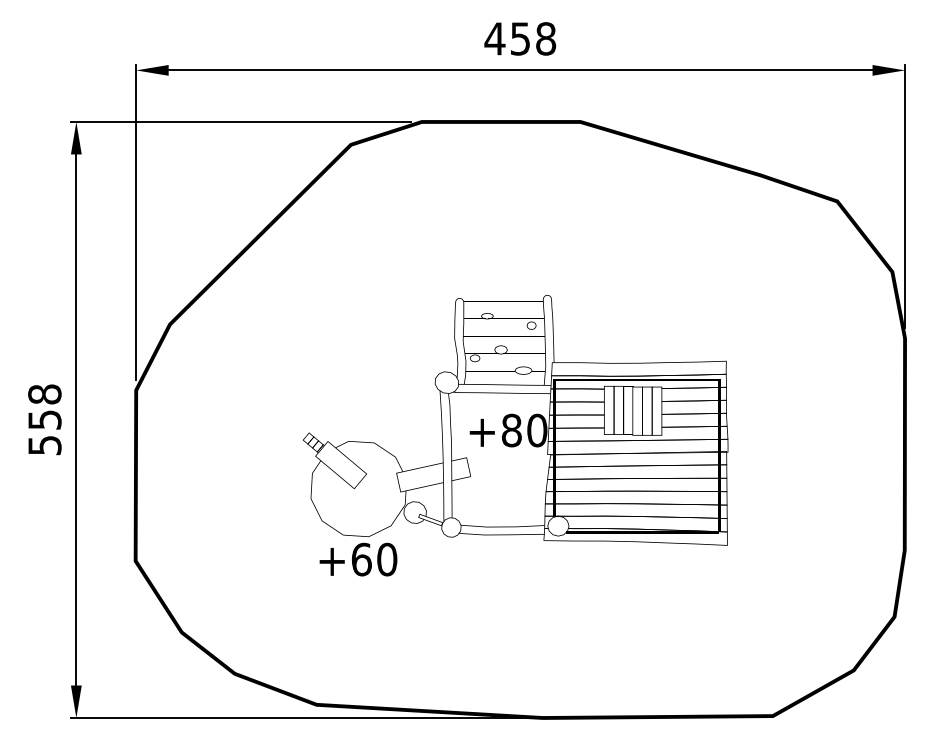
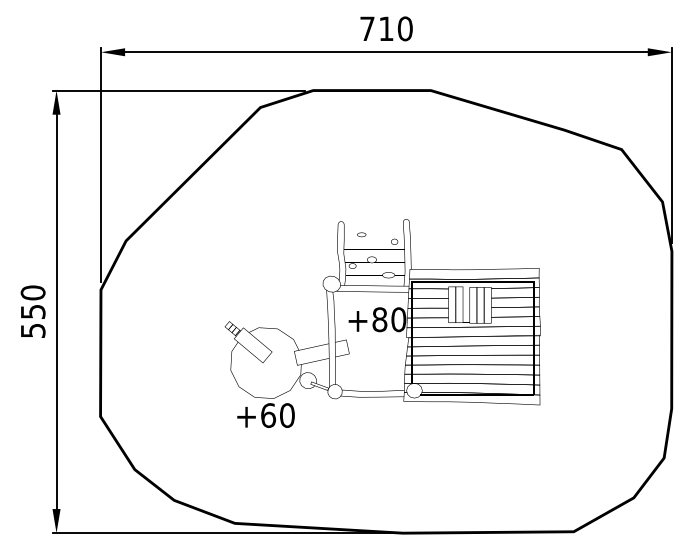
text: (520, 38) -> (386, 28), 458 -> 710
text: (44, 394) -> (32, 292), 558 -> 550

